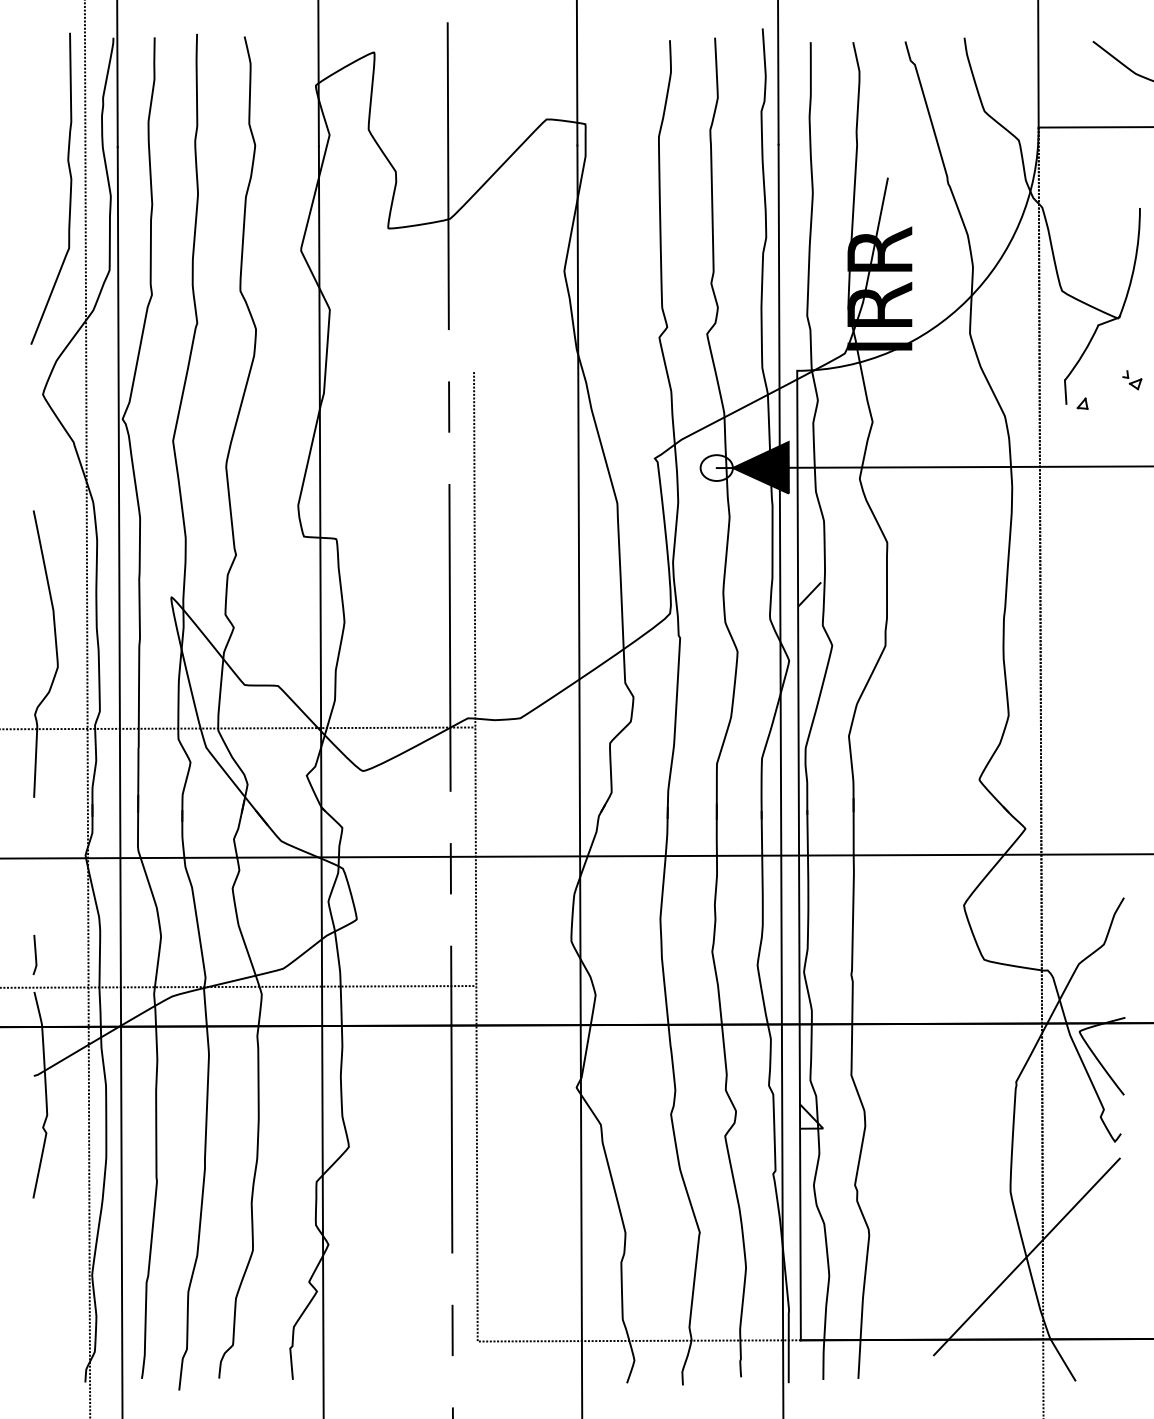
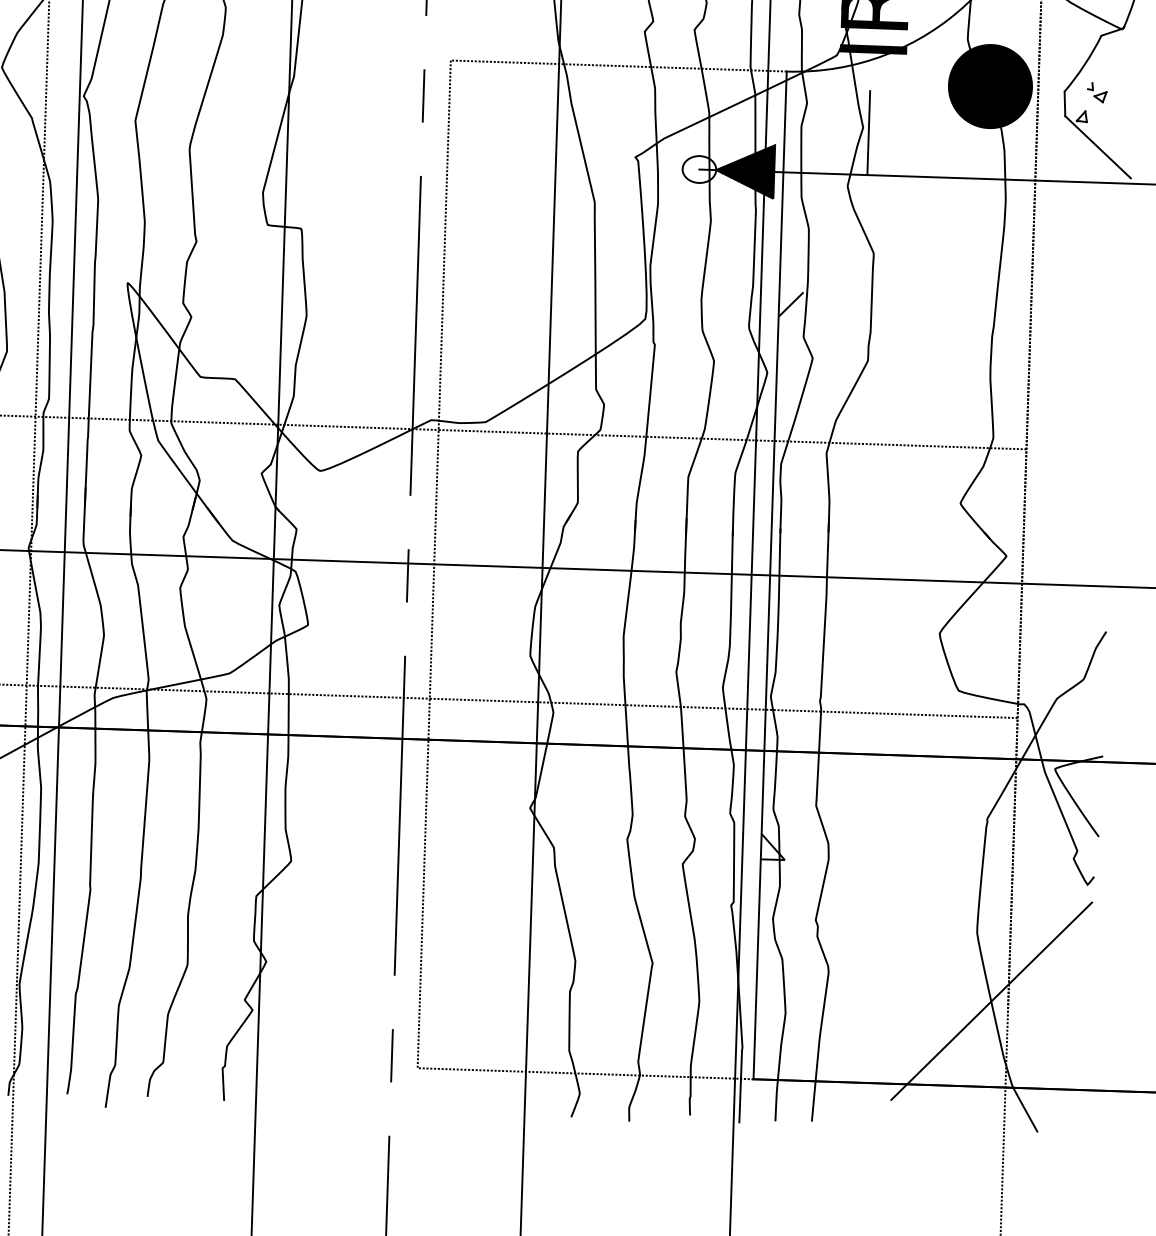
line: (635, 371) -> (618, 66), added
fill: (993, 377) -> (990, 85), added
part: (1132, 380) -> (1097, 93), moved
line: (878, 426) -> (869, 132), added
line: (1098, 432) -> (1097, 147), added
line: (757, 726) -> (731, 439), added
line: (758, 984) -> (723, 707), added

